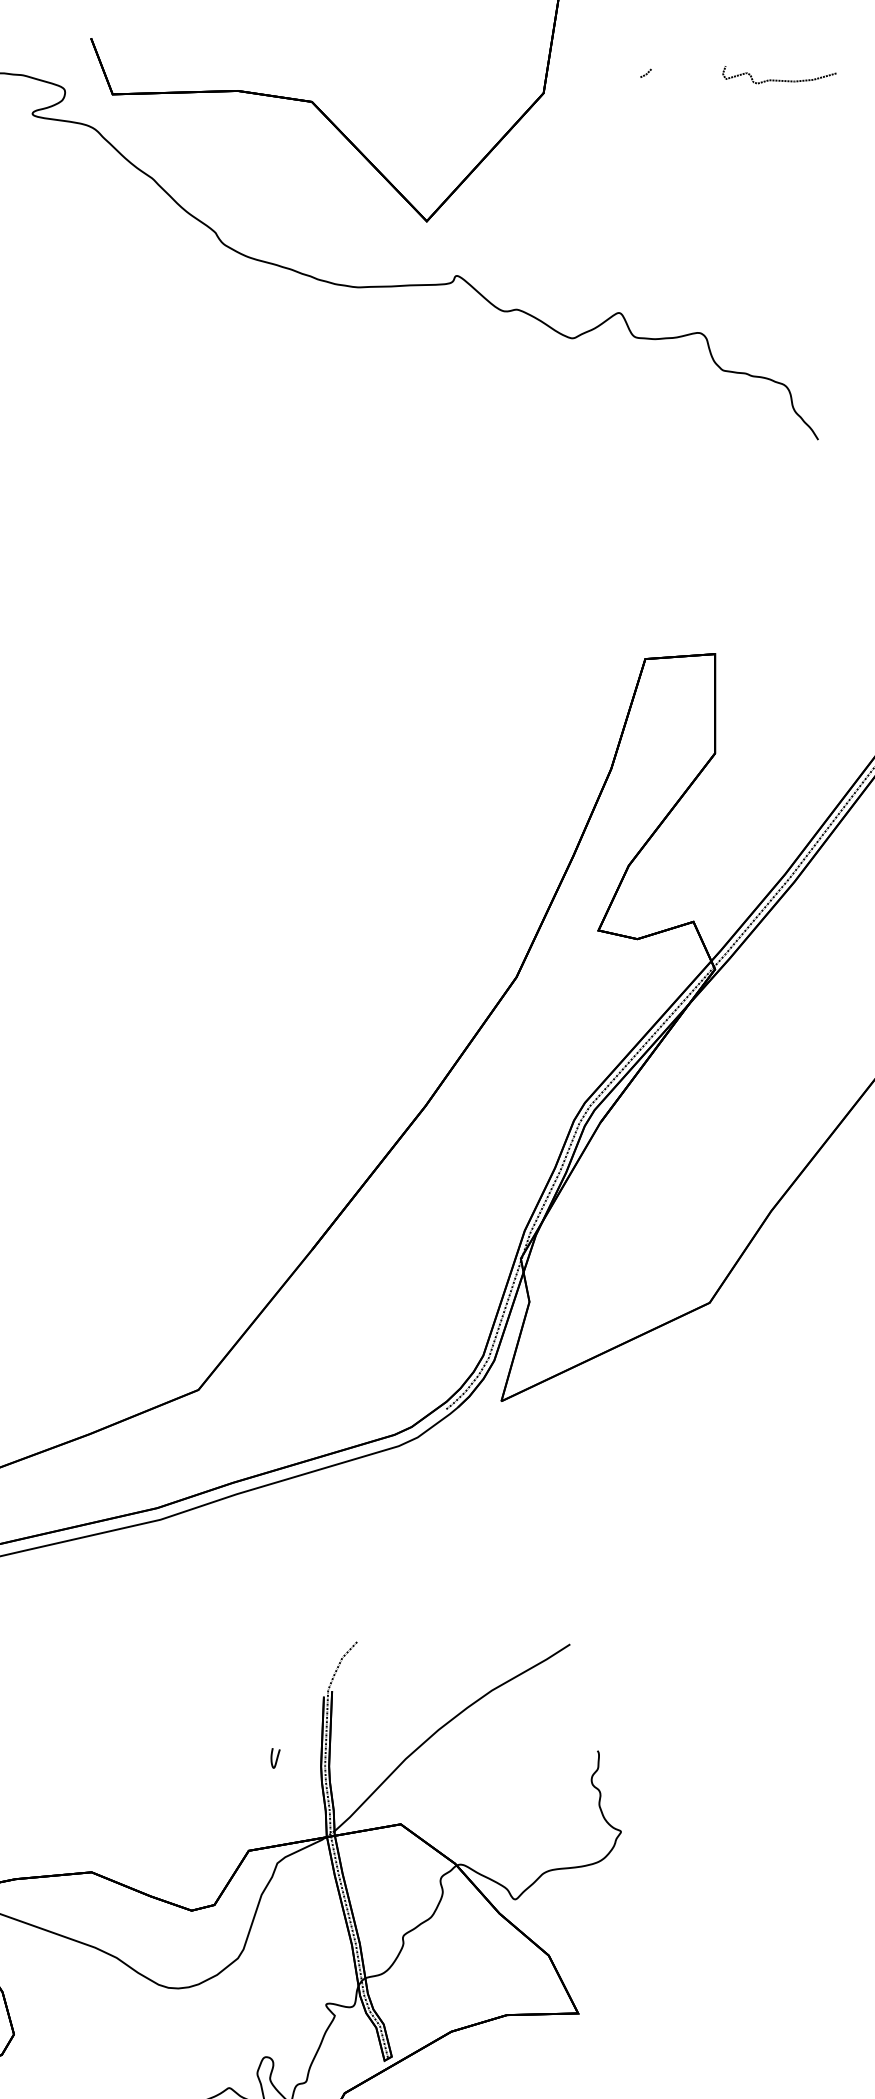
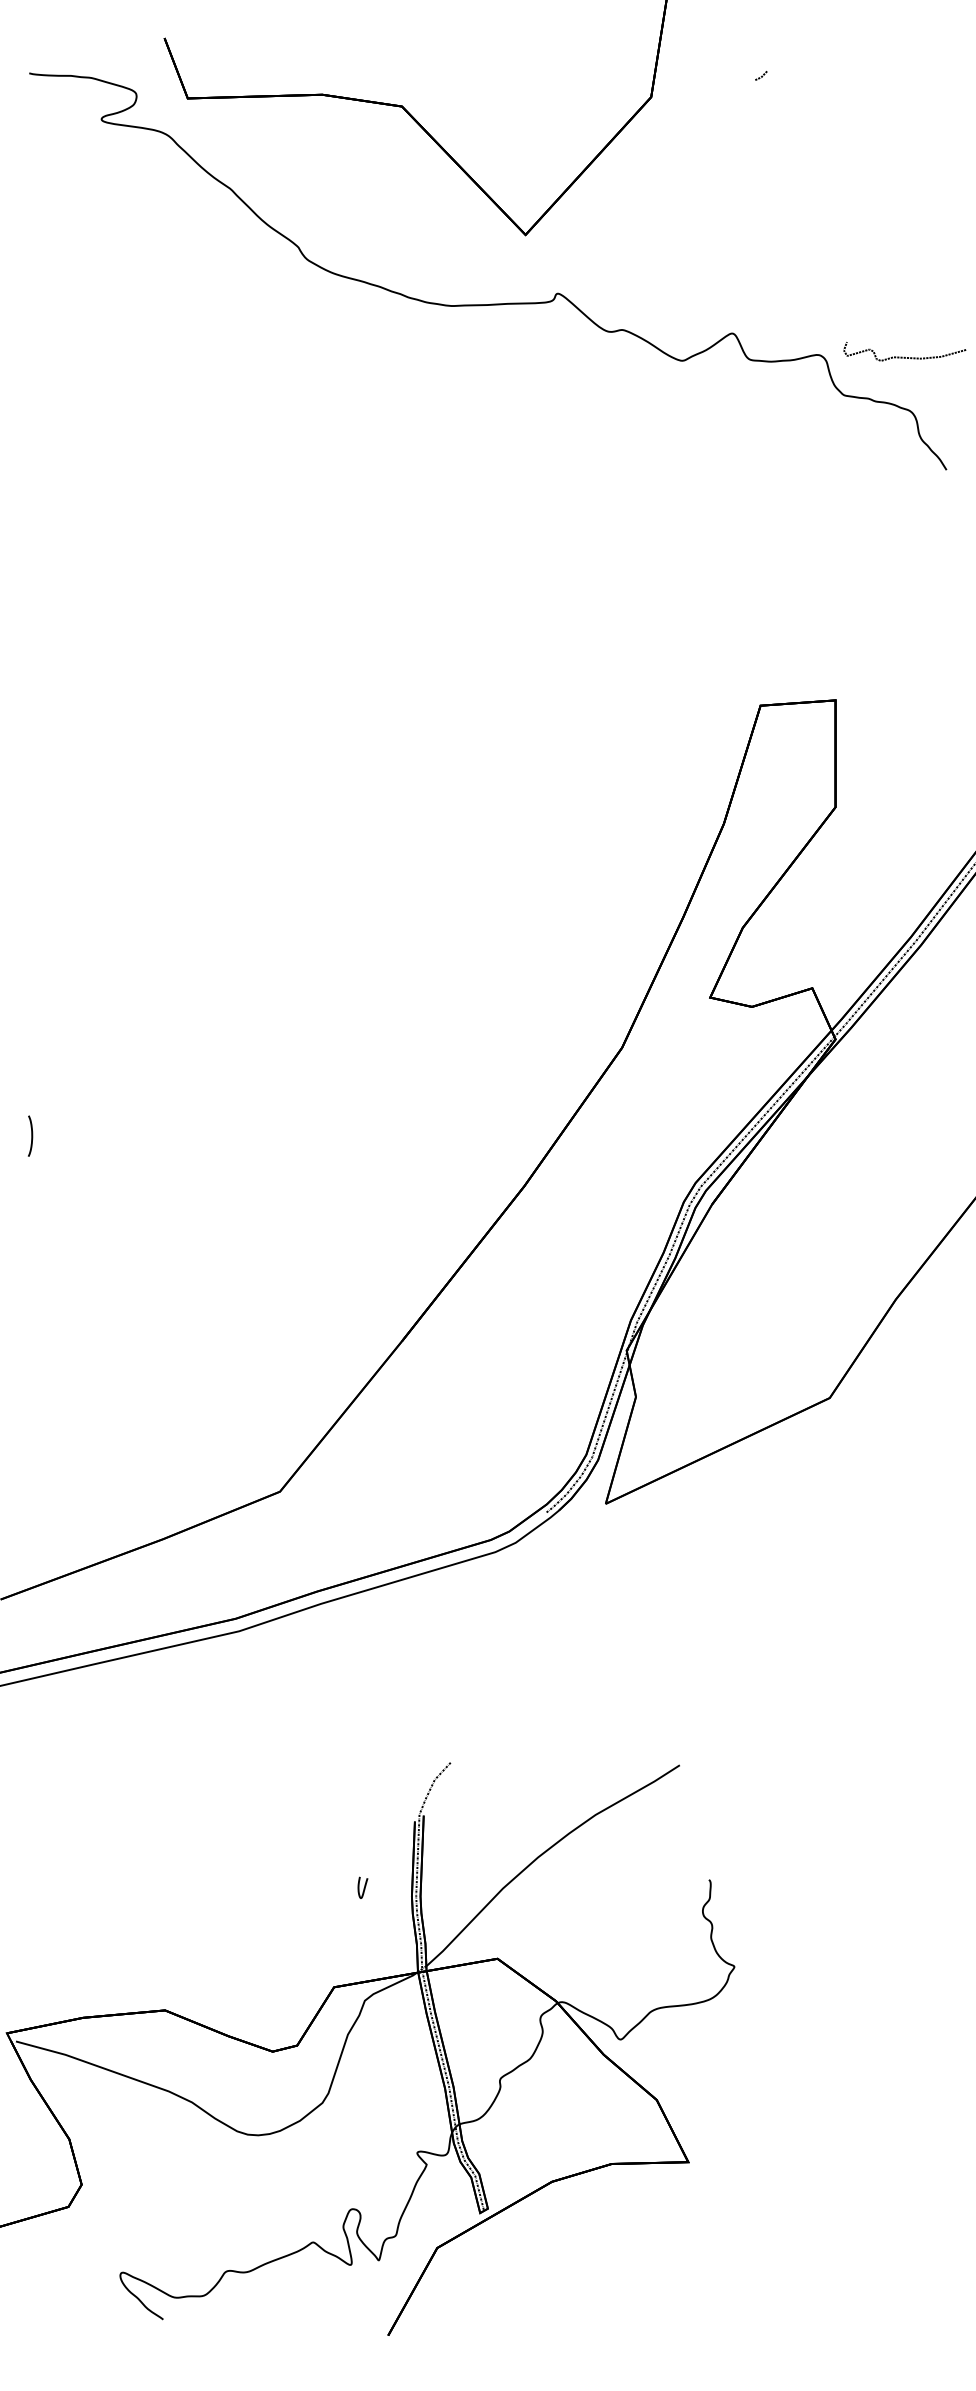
curve: (779, 79) -> (904, 356), moved

